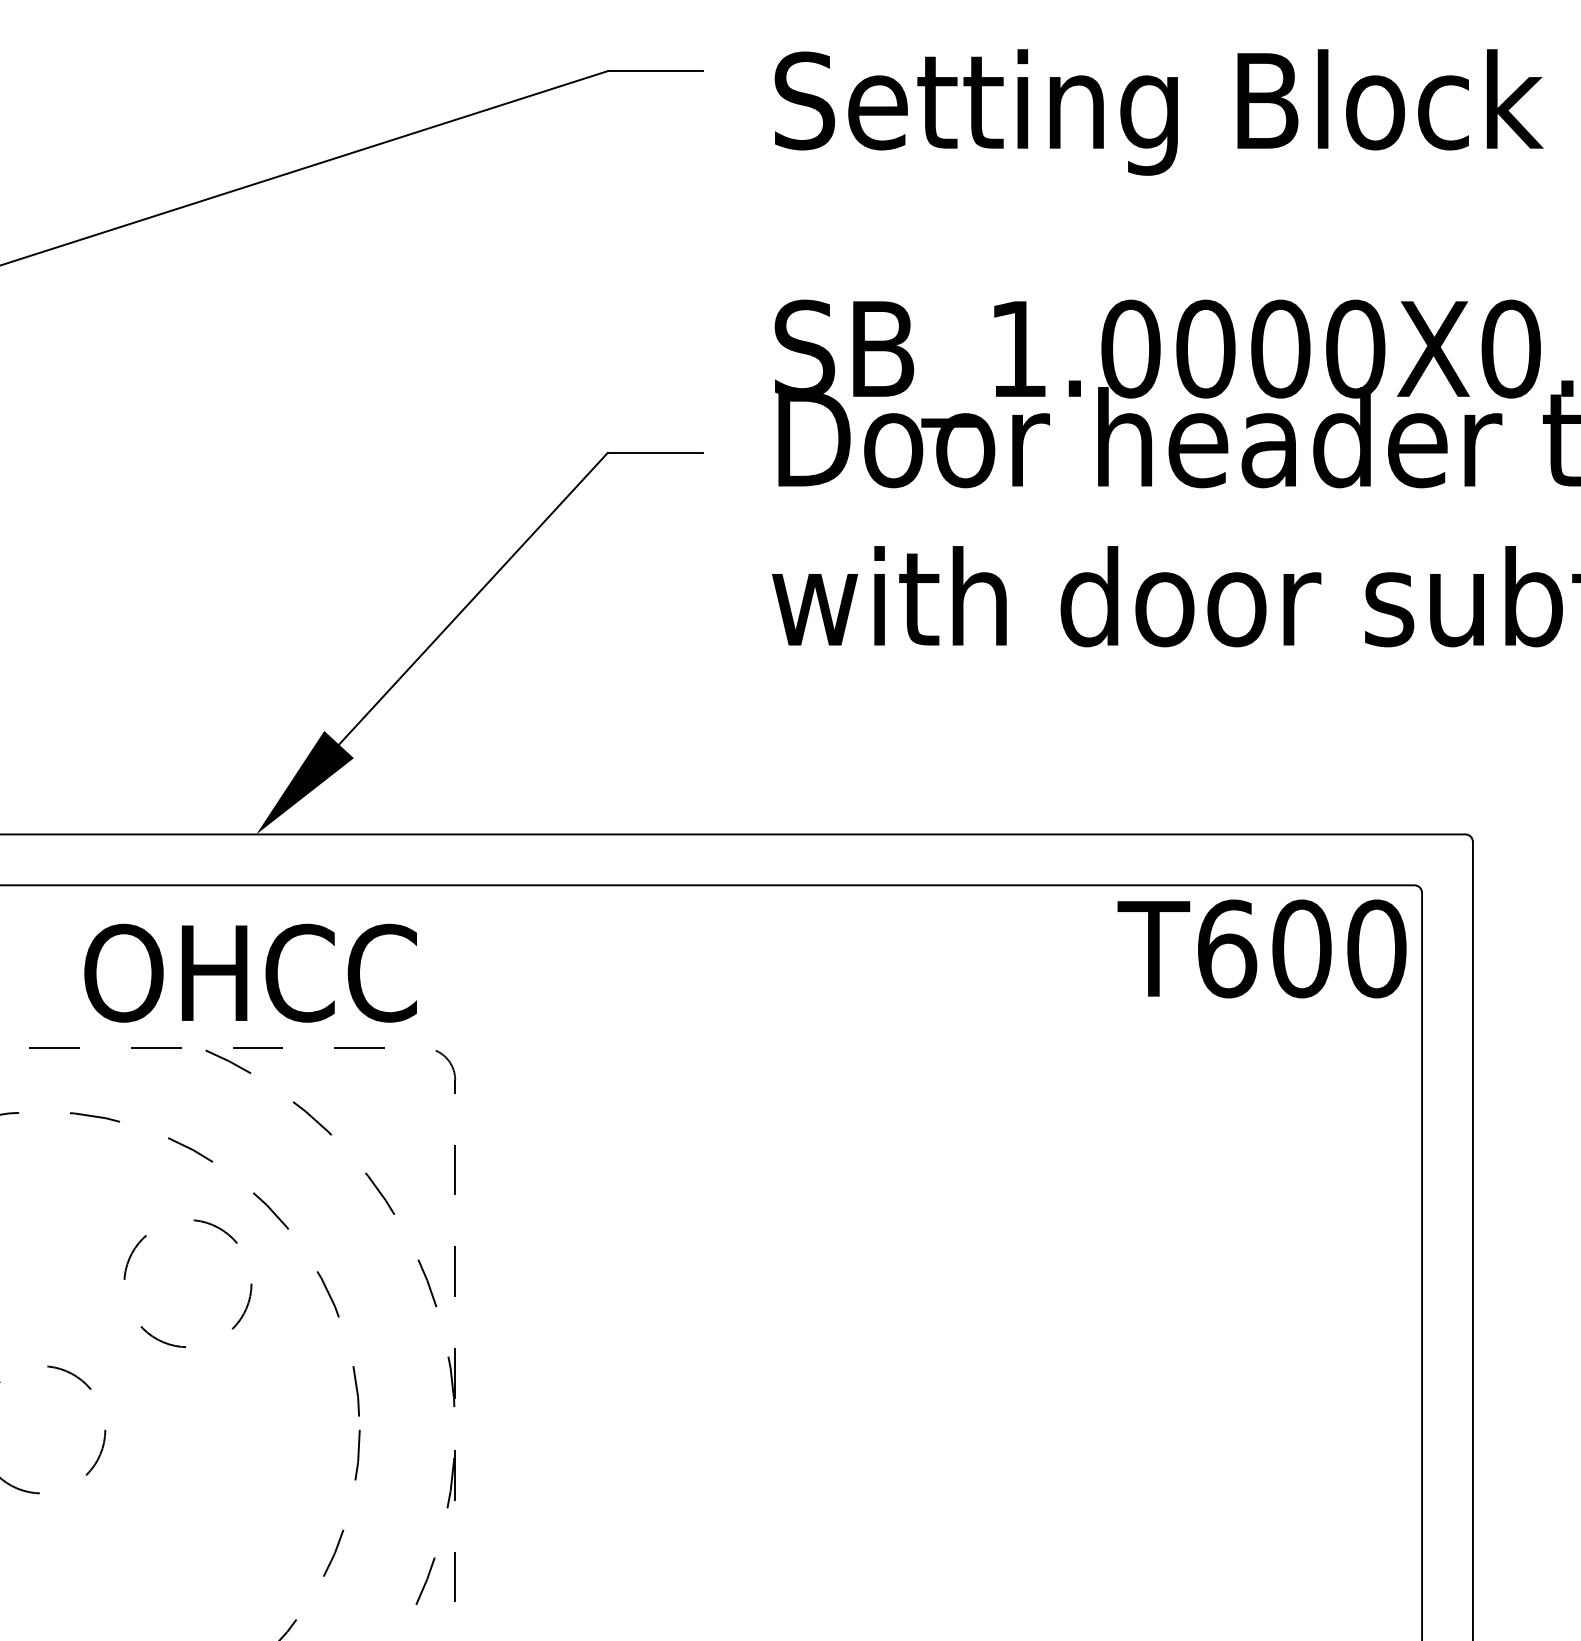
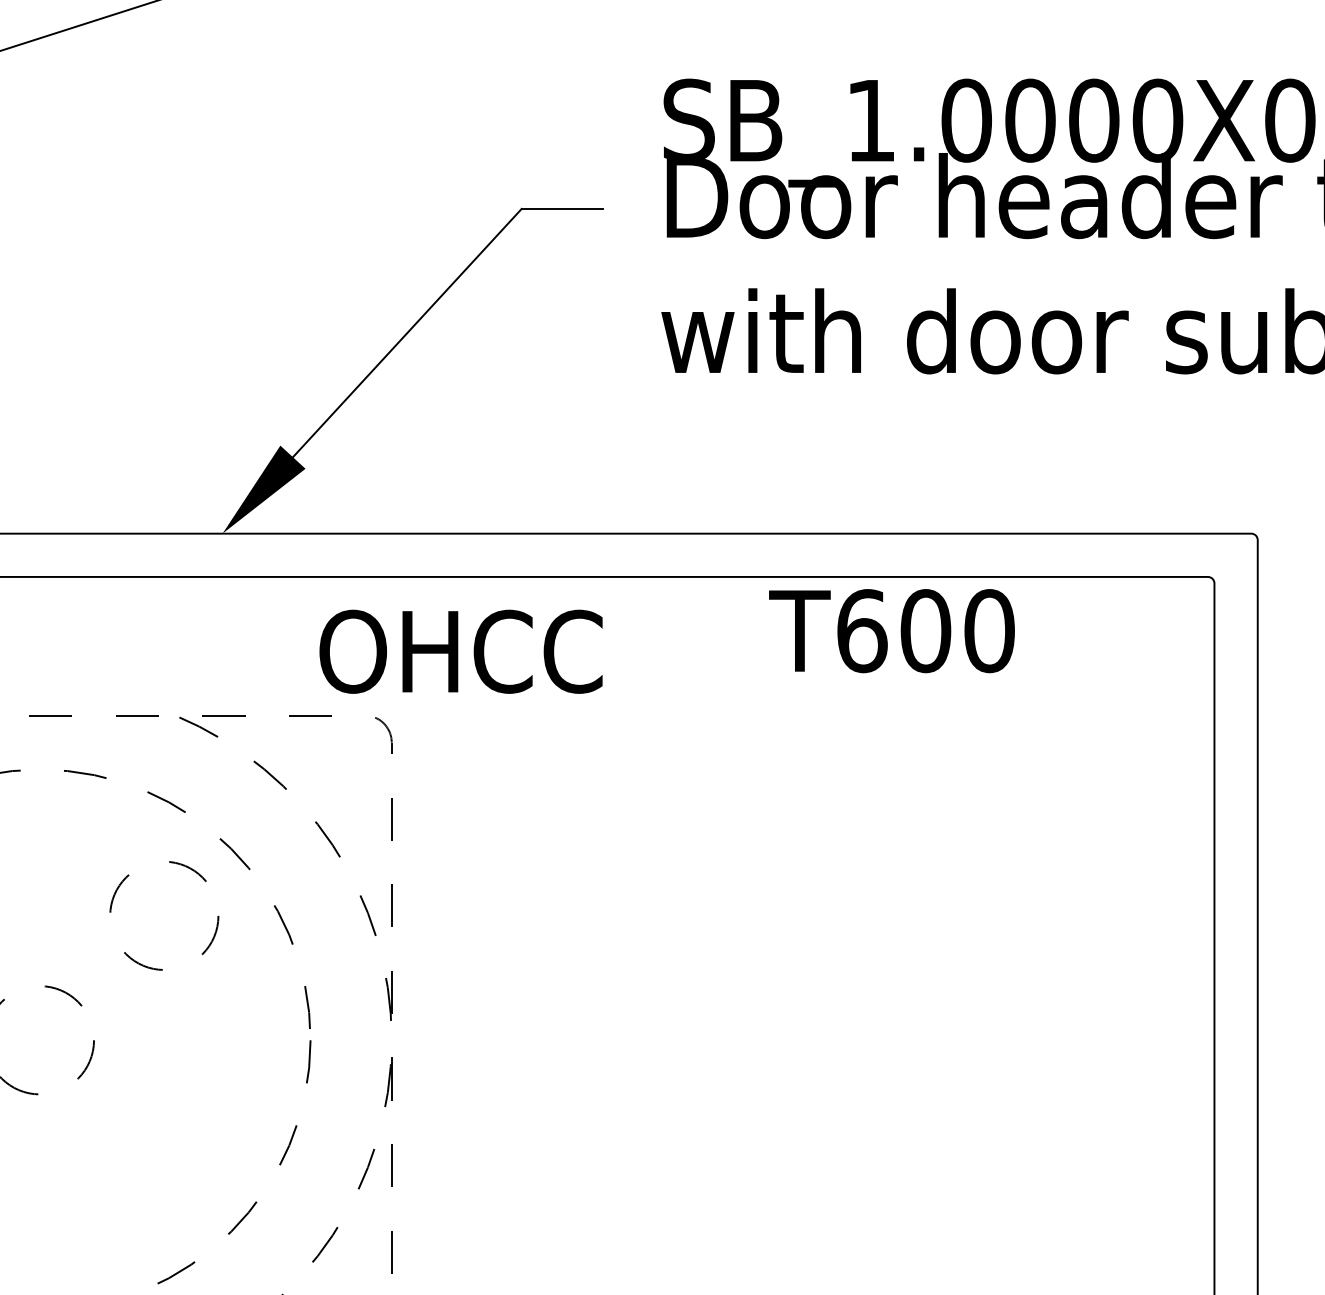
text: (1261, 948) -> (891, 630), moved
text: (250, 972) -> (460, 651), moved

